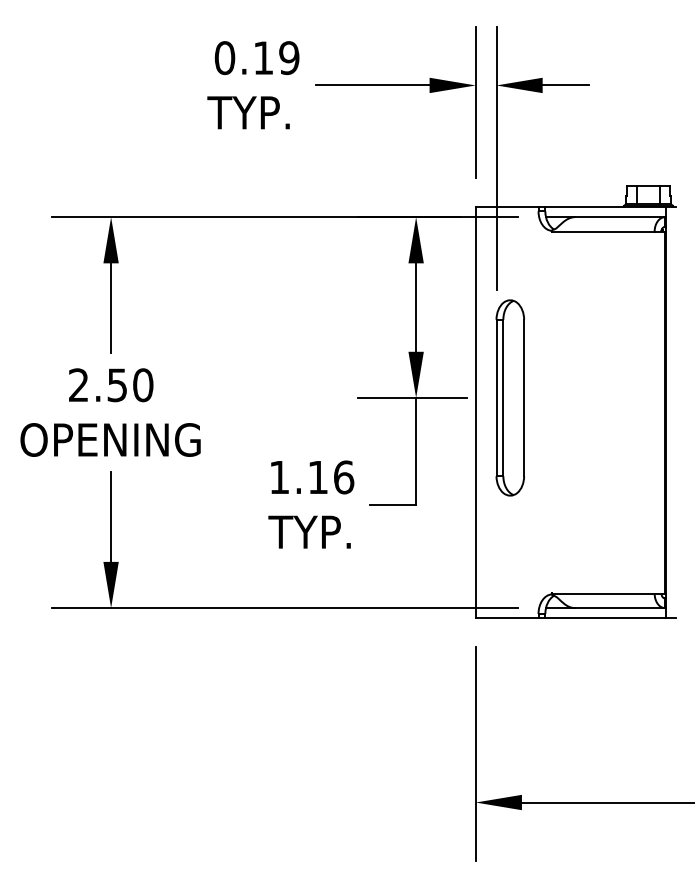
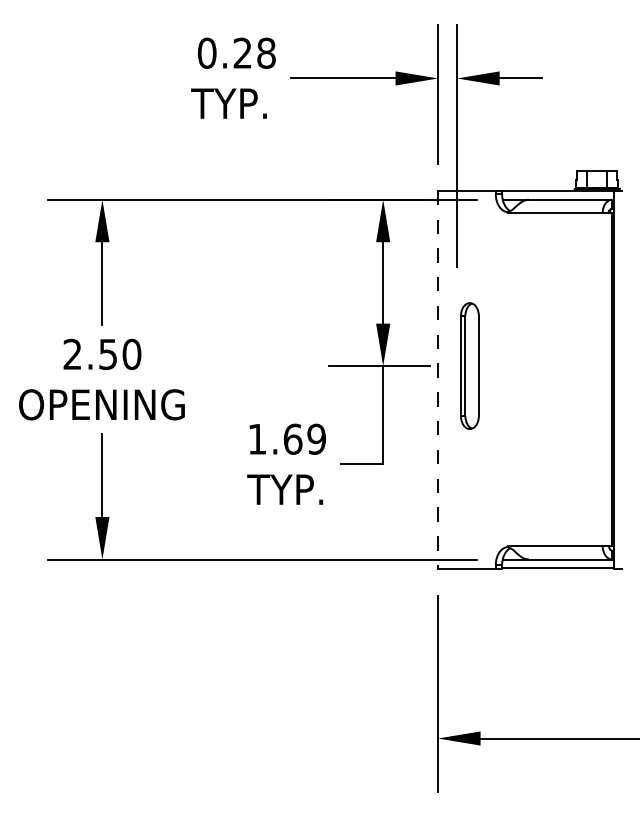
text: (276, 57) -> (254, 52), 0.19 -> 0.28
part: (509, 397) -> (469, 365), size x0.7
line: (476, 412) -> (438, 379), solid -> dashed
text: (330, 476) -> (304, 438), 1.16 -> 1.69

